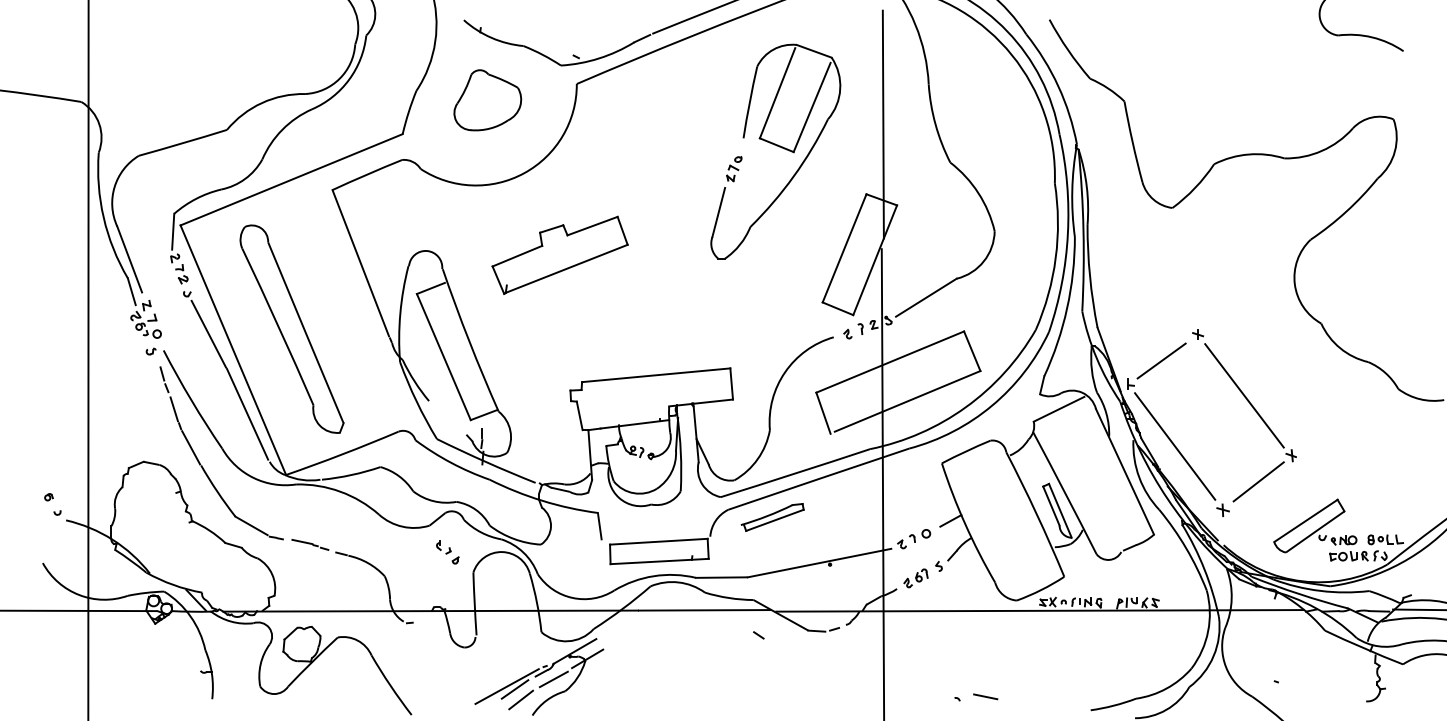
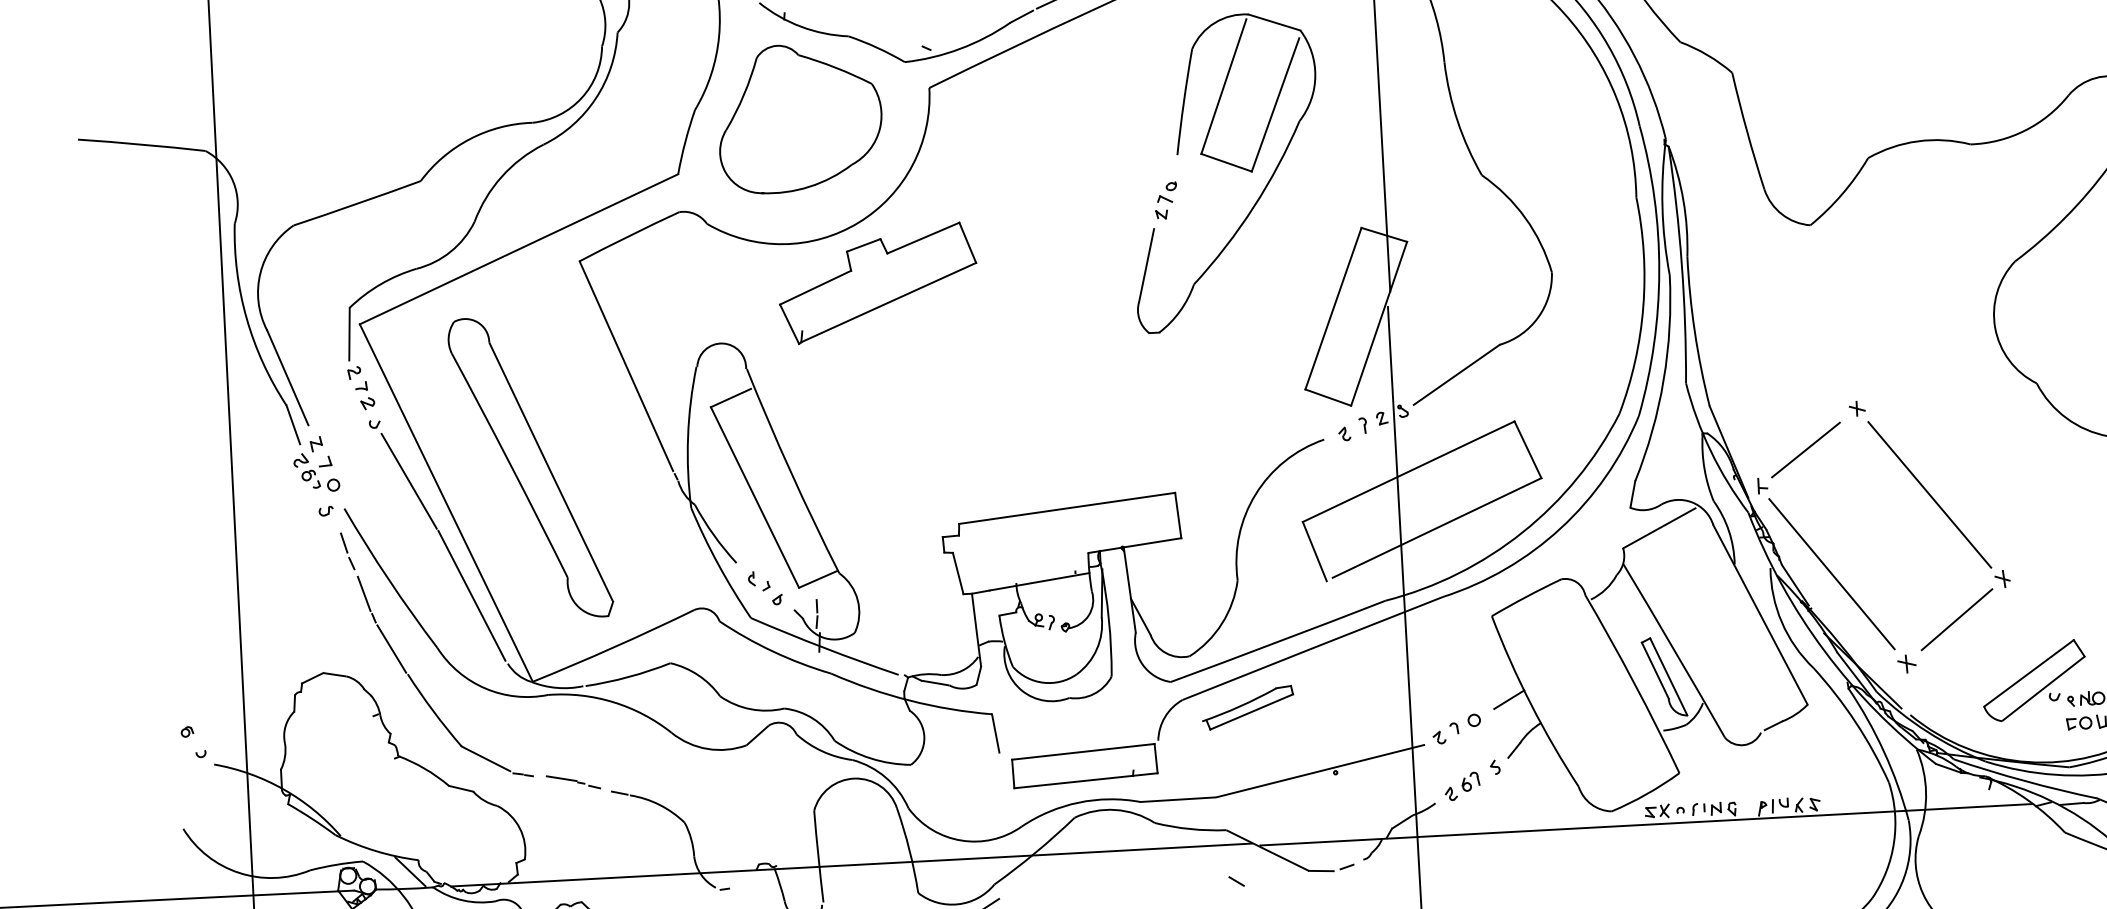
part: (487, 100) -> (799, 118), size x1.67
part: (559, 254) -> (877, 282), moved
part: (447, 552) -> (764, 588), moved

